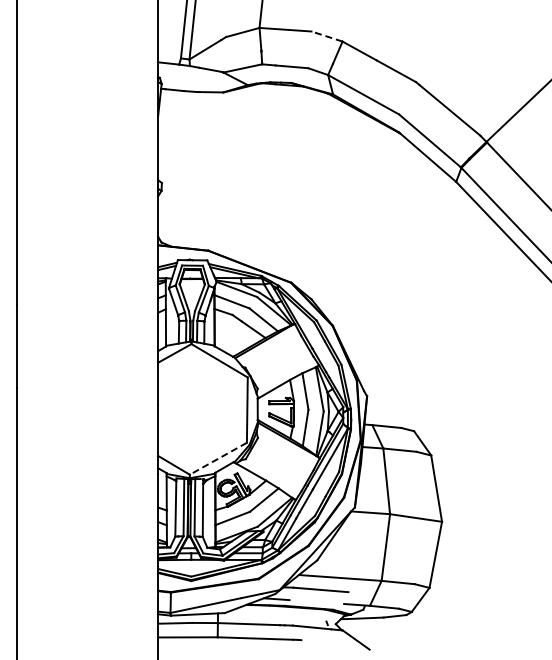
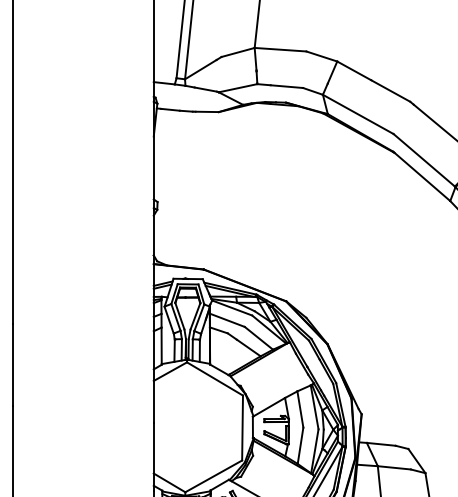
line: (326, 36) -> (321, 56), dashed -> solid
line: (218, 458) -> (213, 476), dashed -> solid

